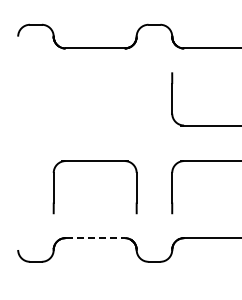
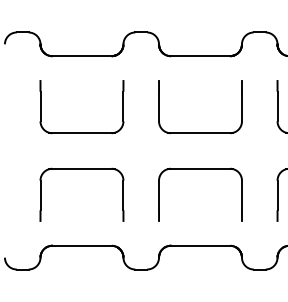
part: (94, 124) -> (81, 132), added
line: (94, 237) -> (81, 245), dashed -> solid

